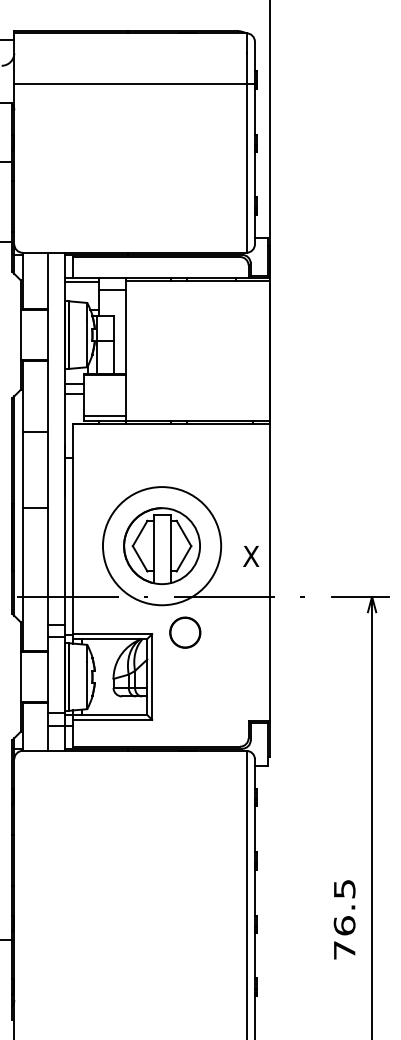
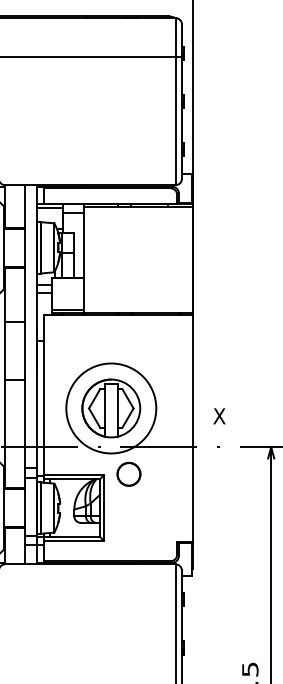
text: (251, 556) -> (219, 416), moved

